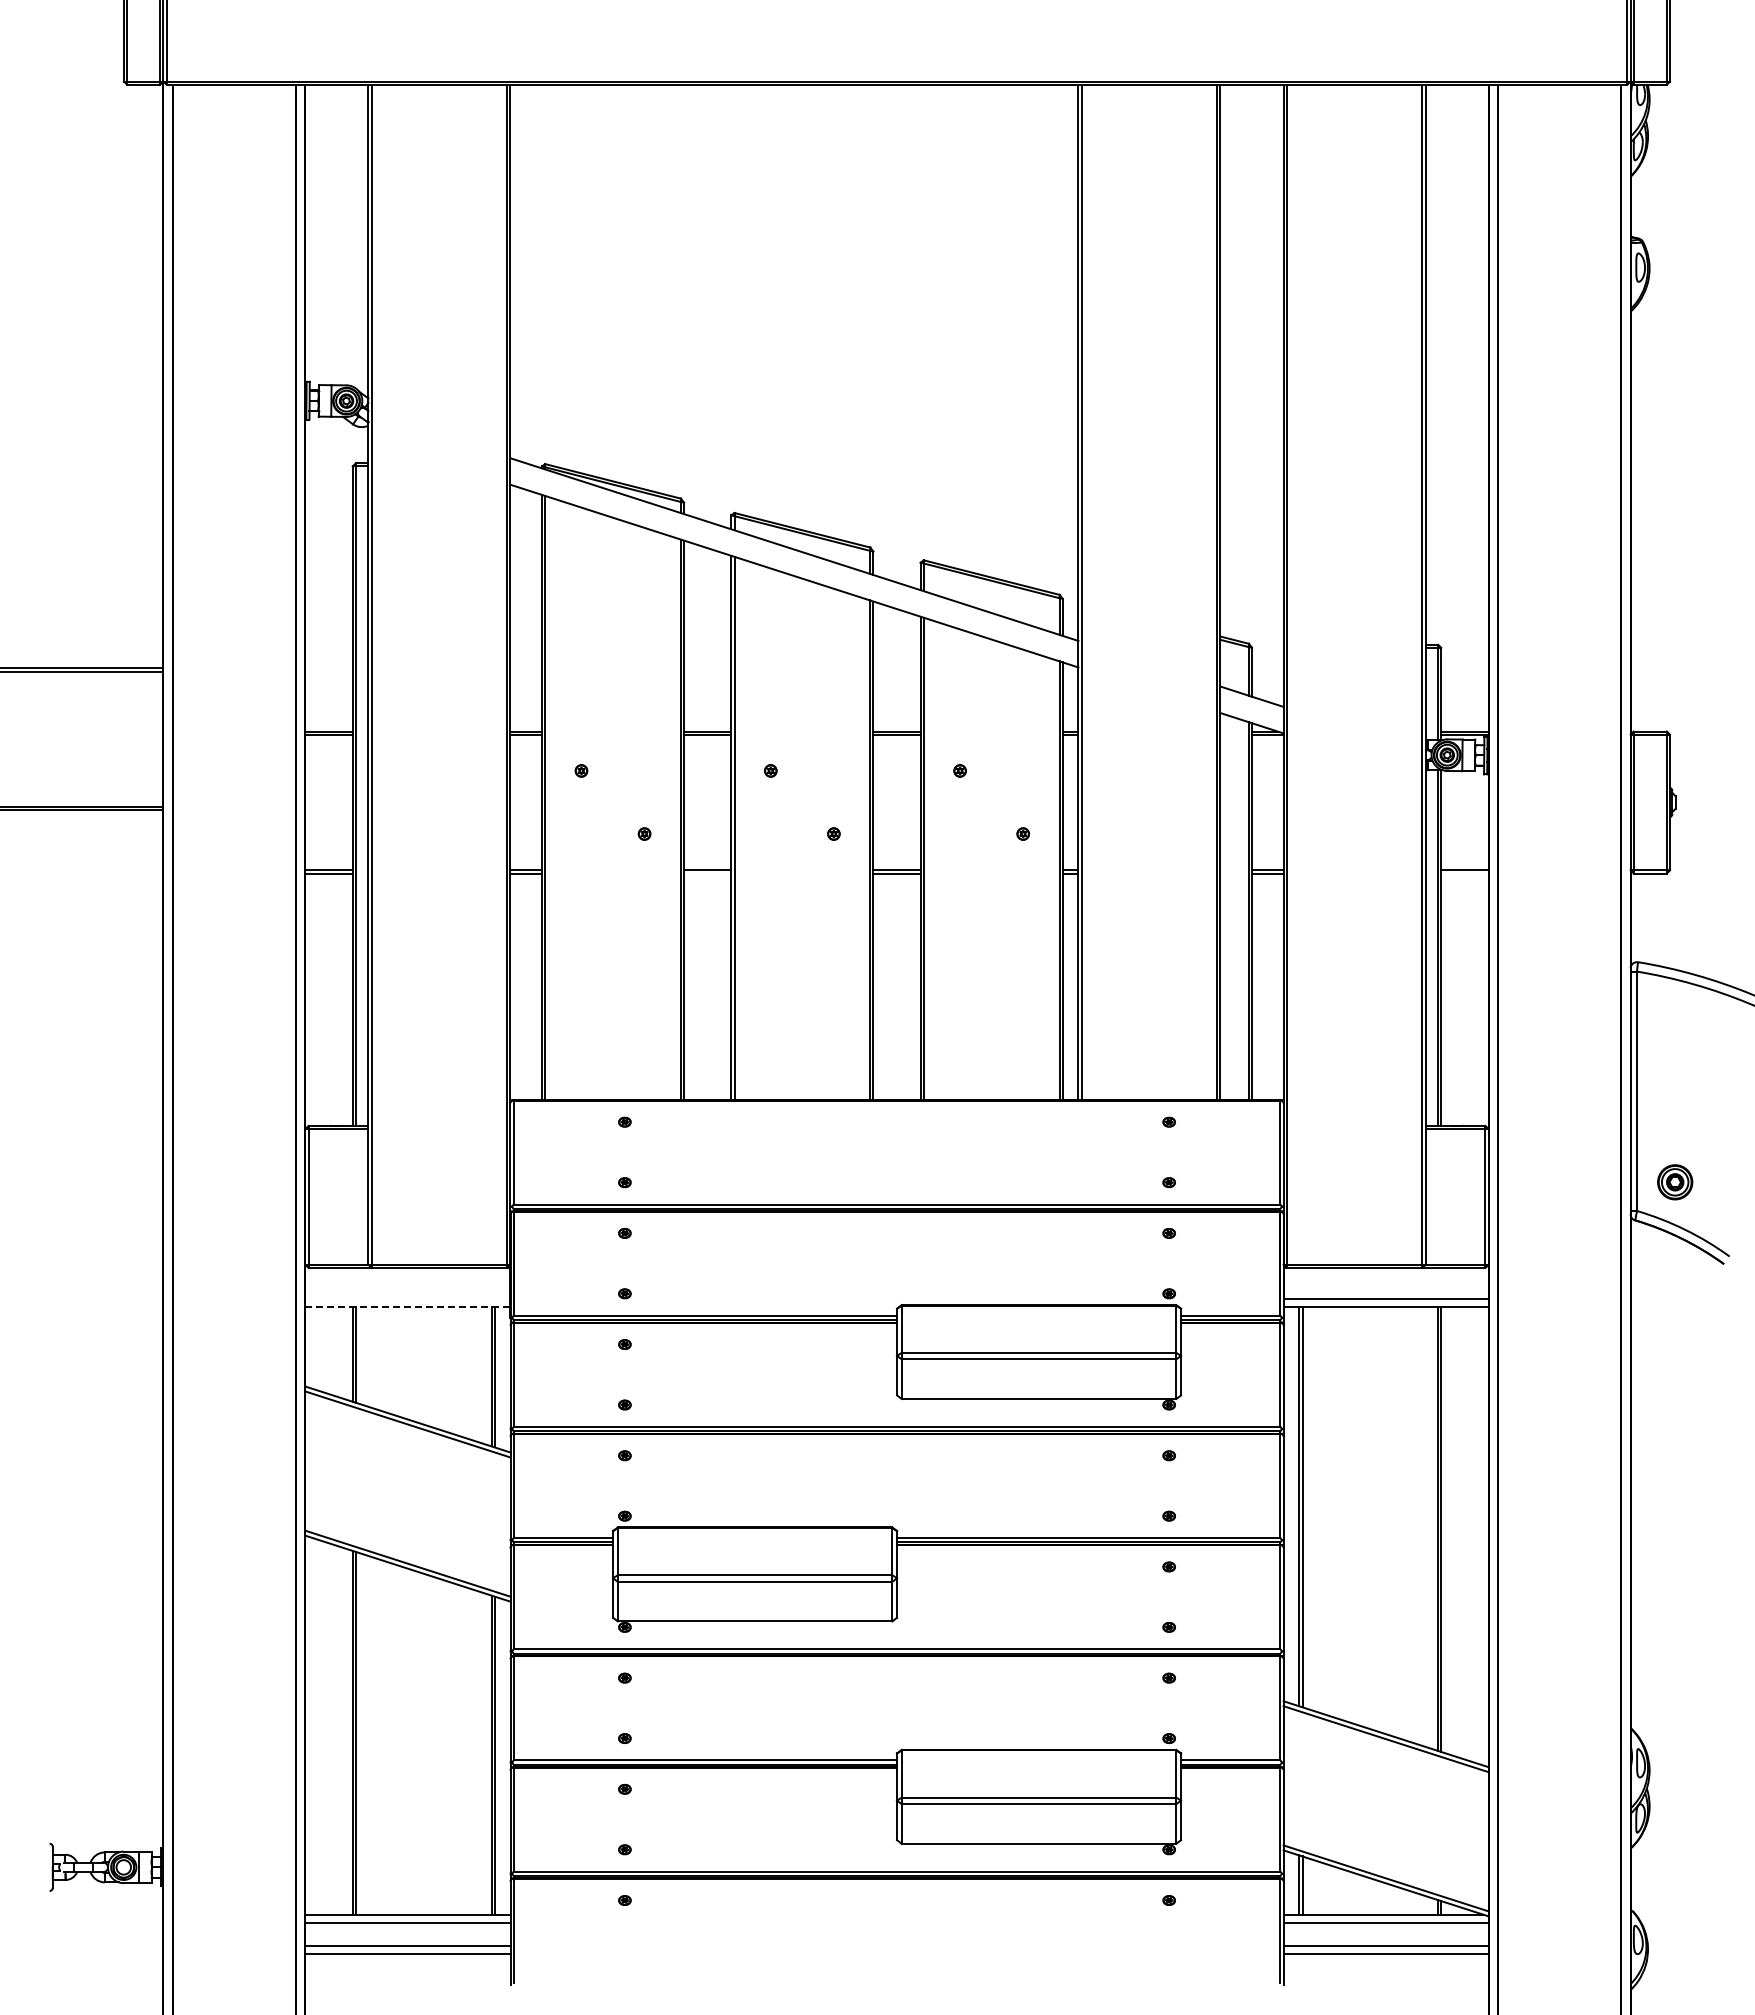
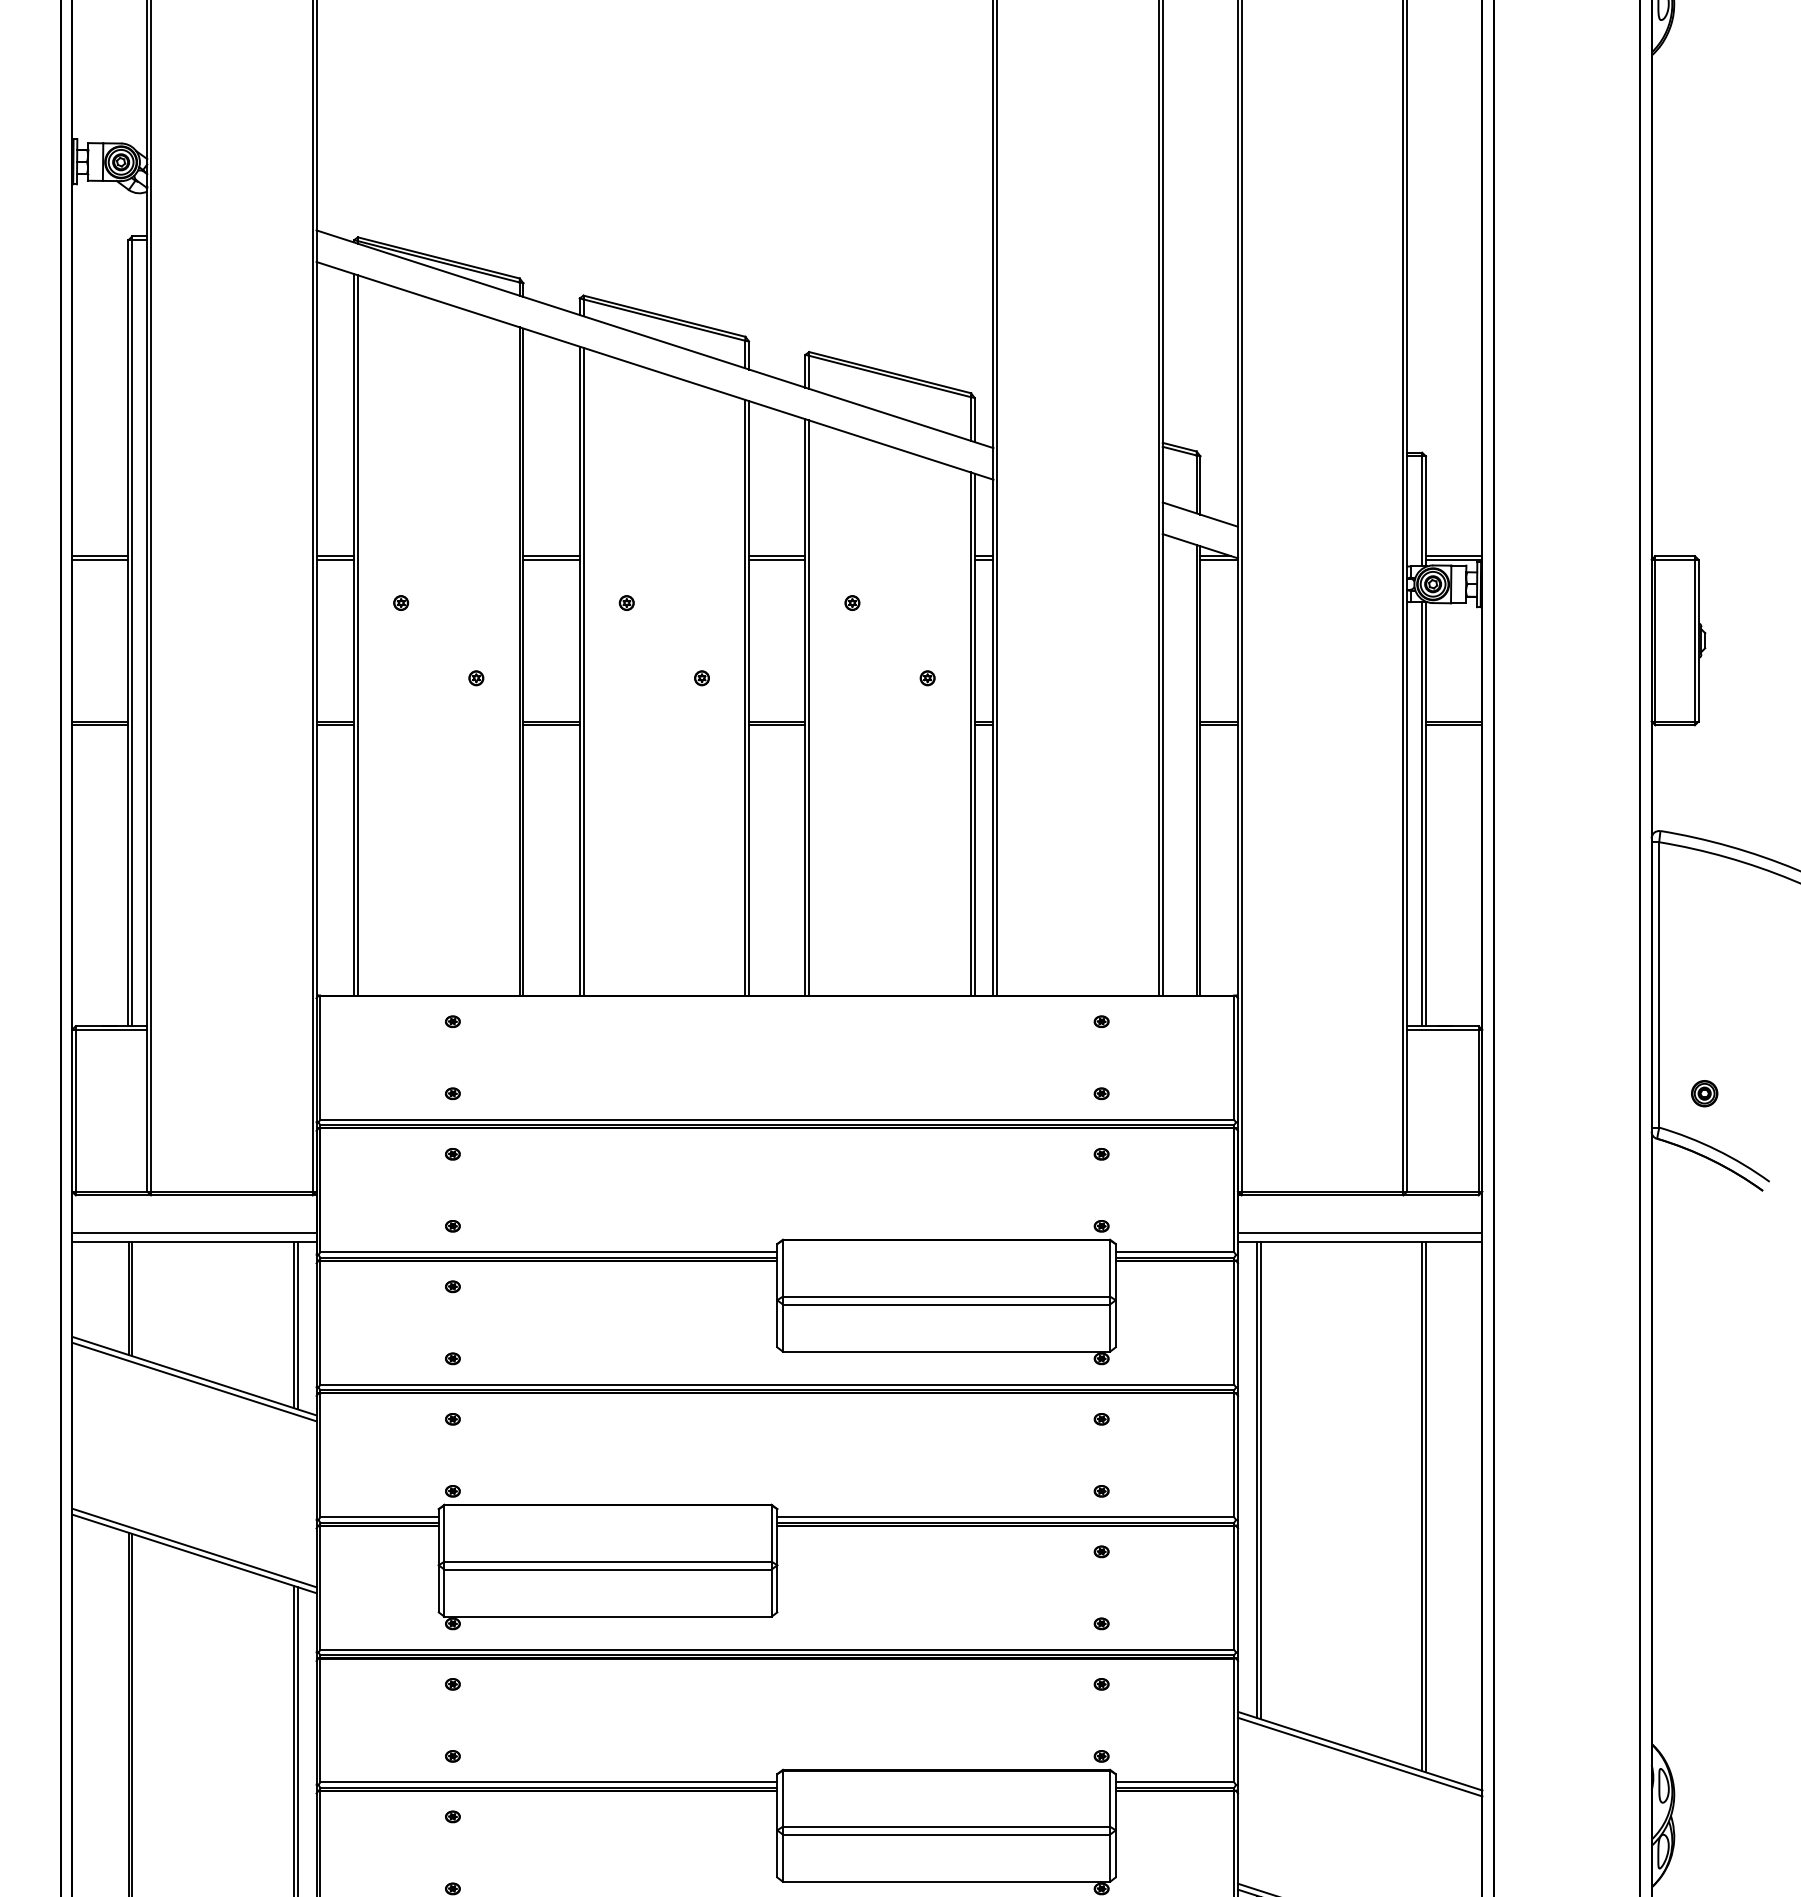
line: (707, 873) -> (551, 725), added
line: (1464, 873) -> (1453, 725), added
part: (1674, 1182) -> (1703, 1093), size x0.62
line: (407, 1299) -> (193, 1233), added
line: (407, 1307) -> (193, 1242), dashed -> solid

